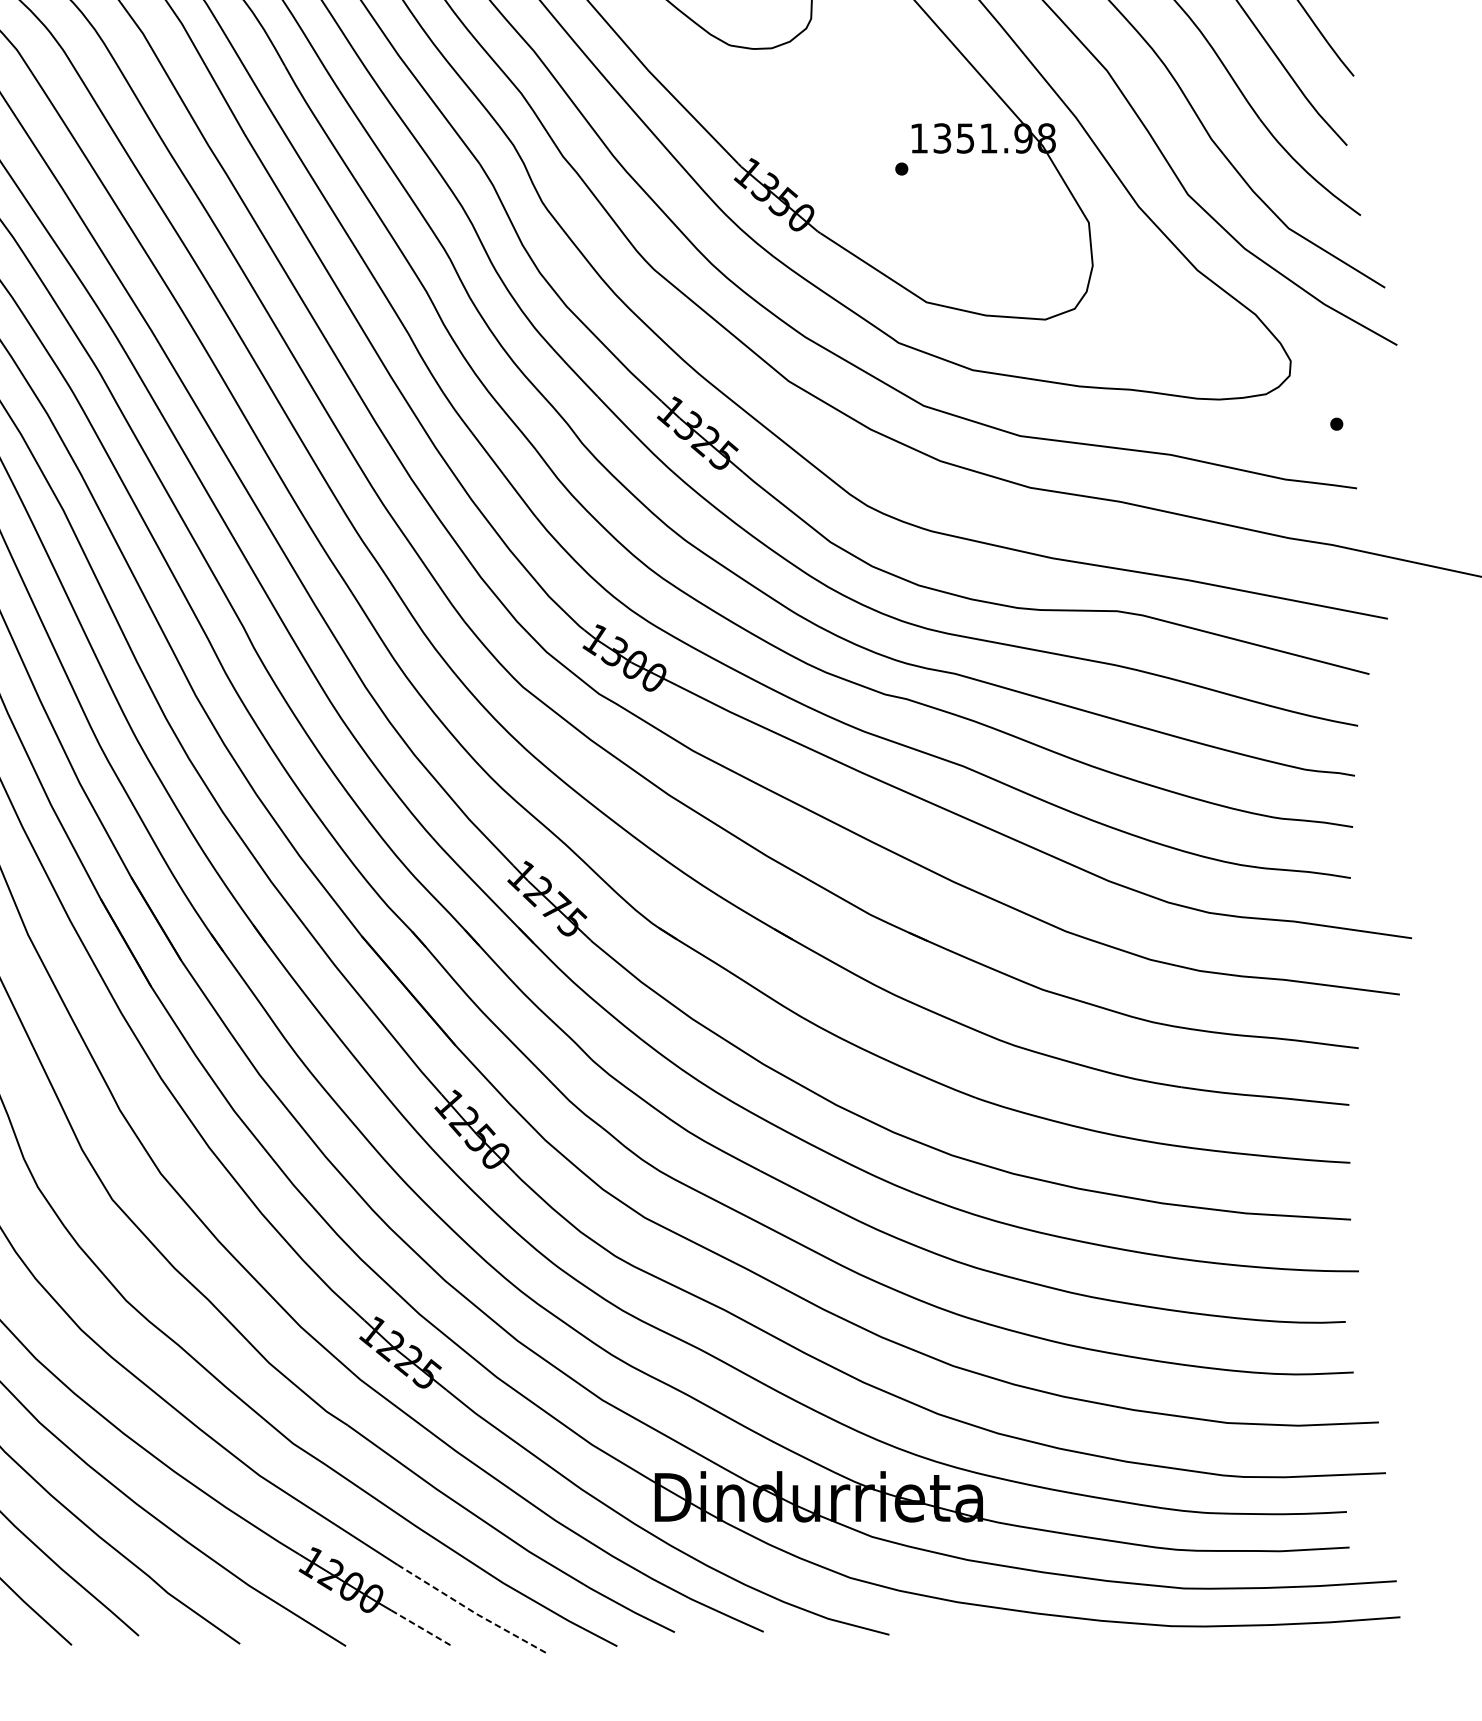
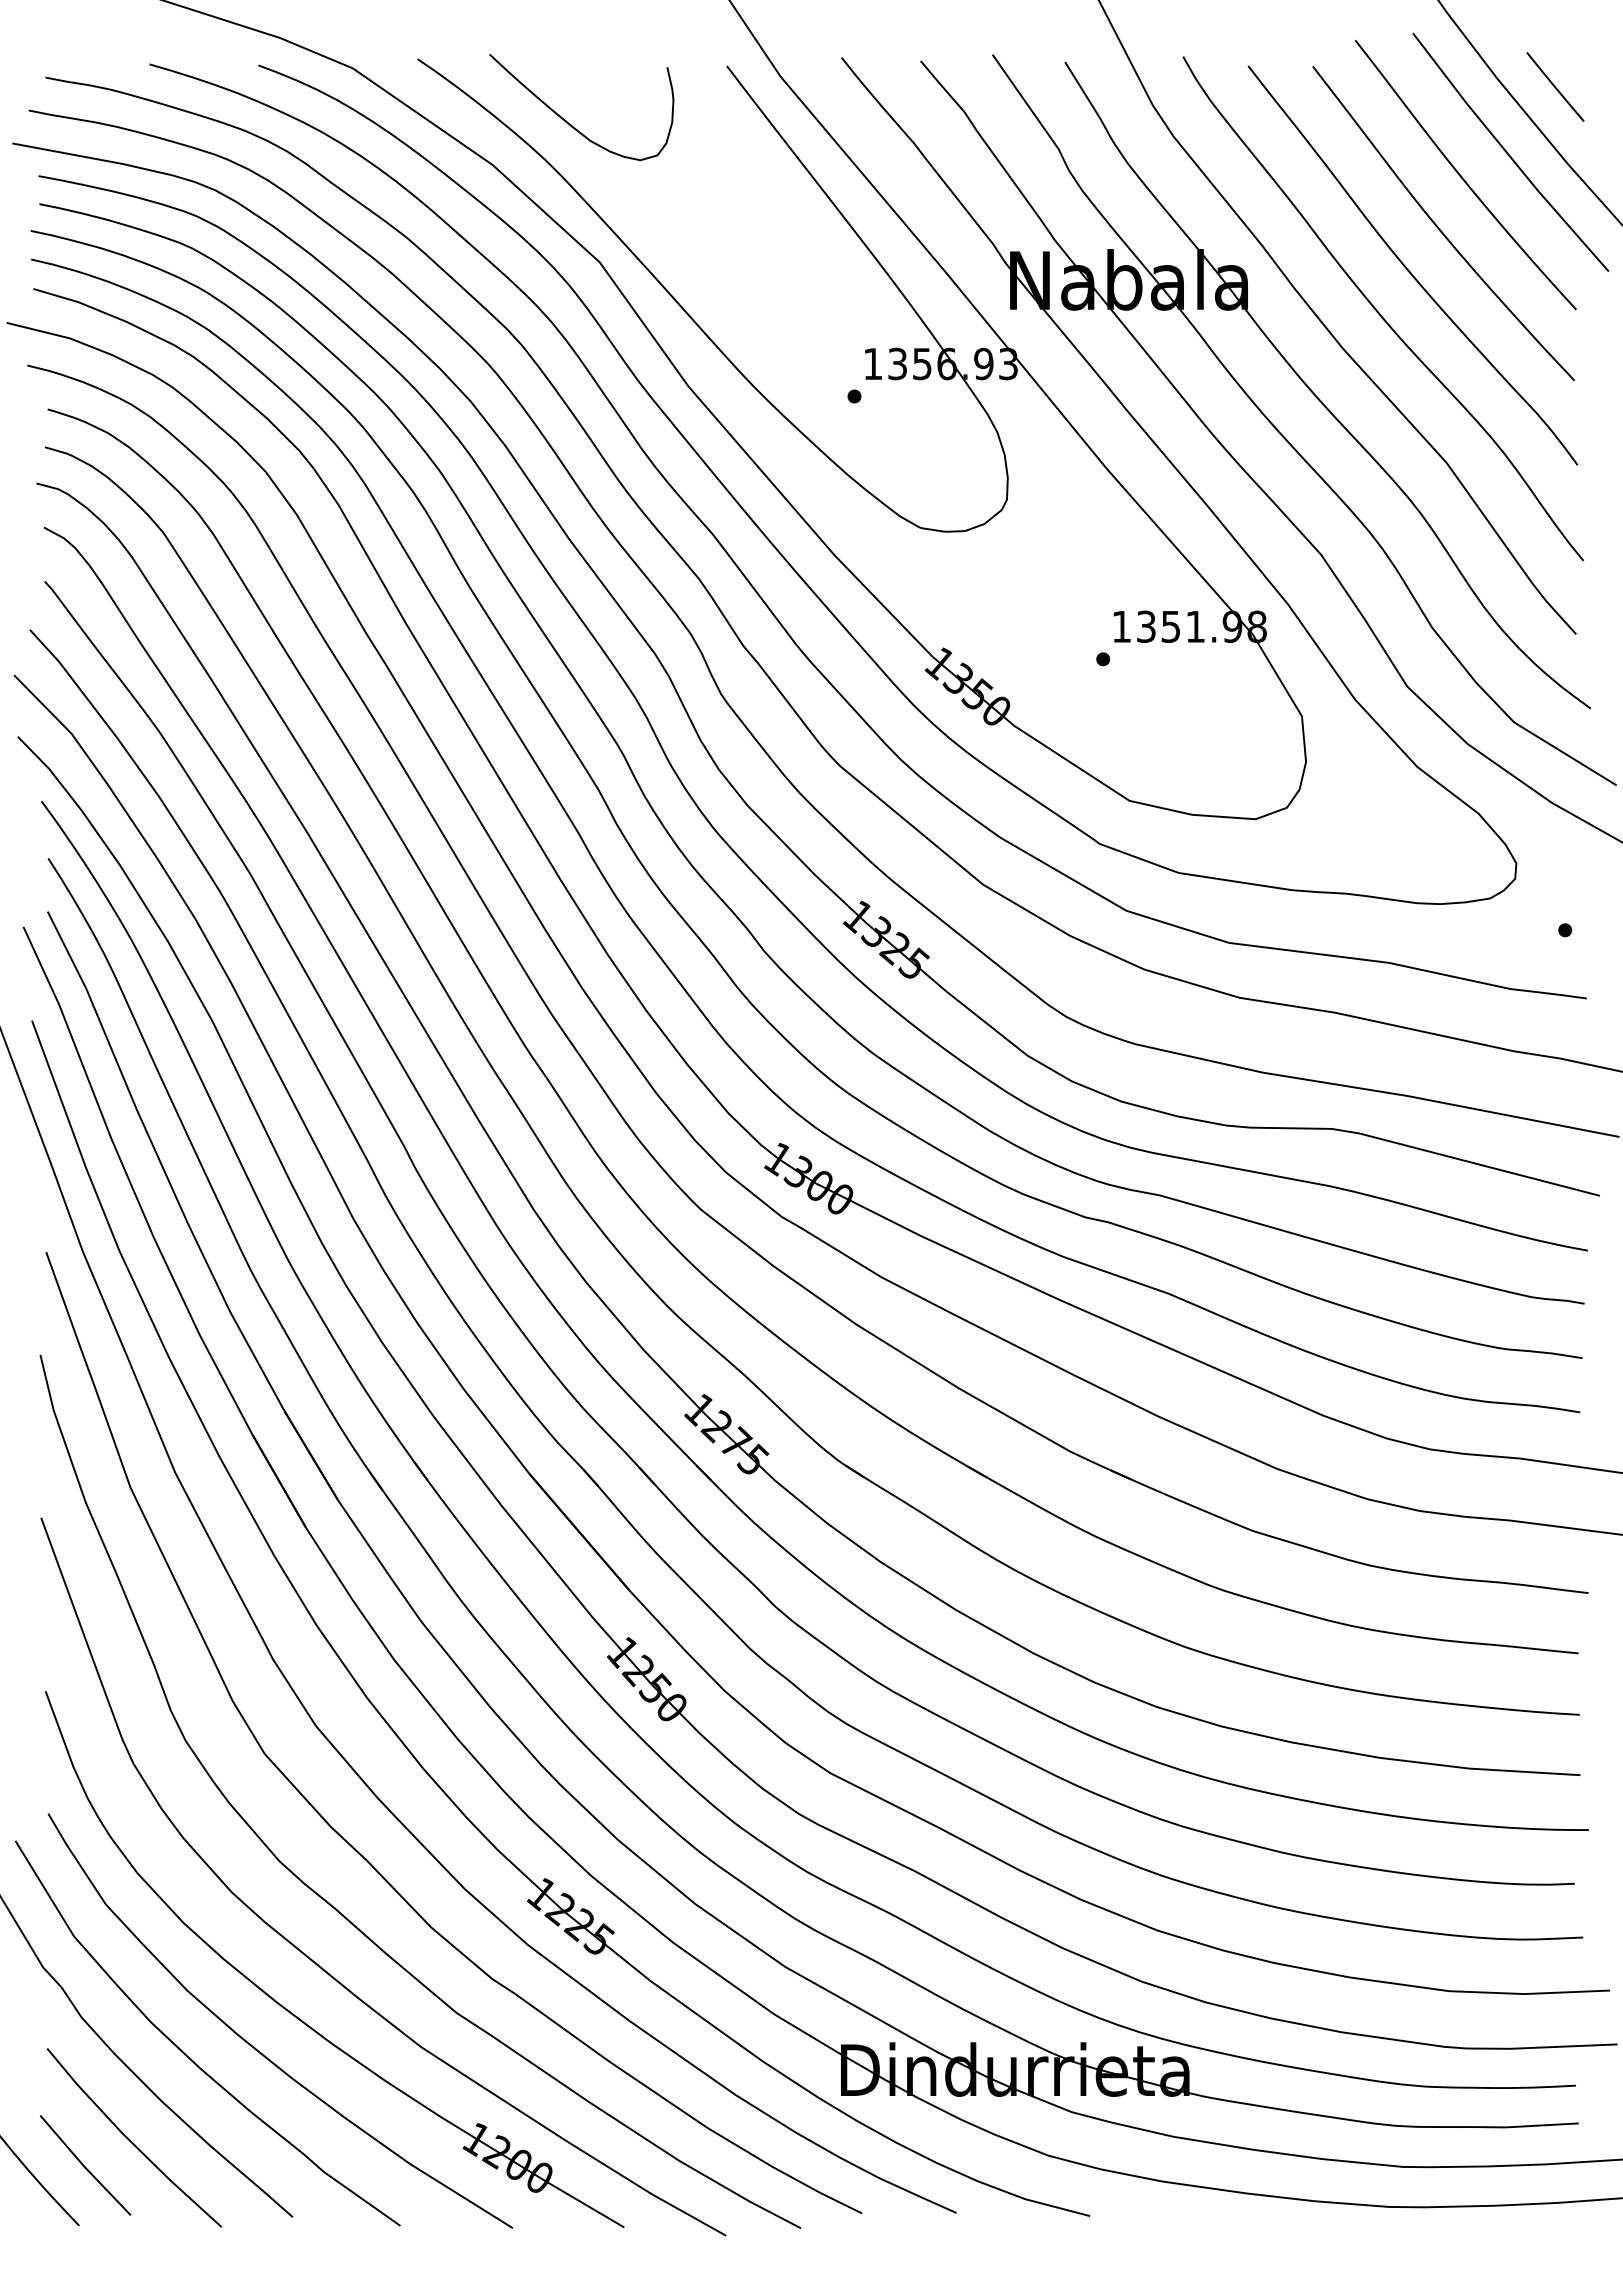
line: (471, 1610) -> (646, 2190), dashed -> solid
line: (420, 1627) -> (592, 2208), dashed -> solid

